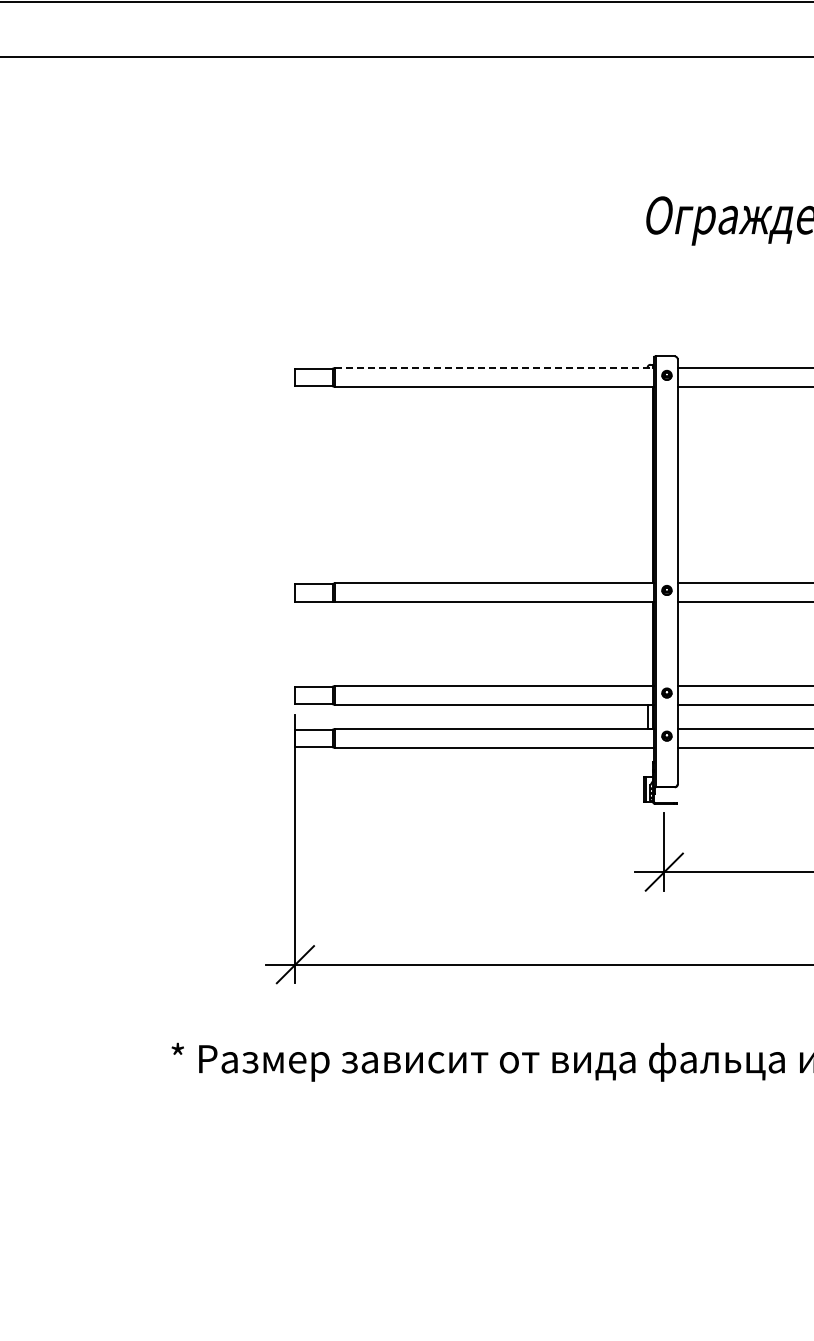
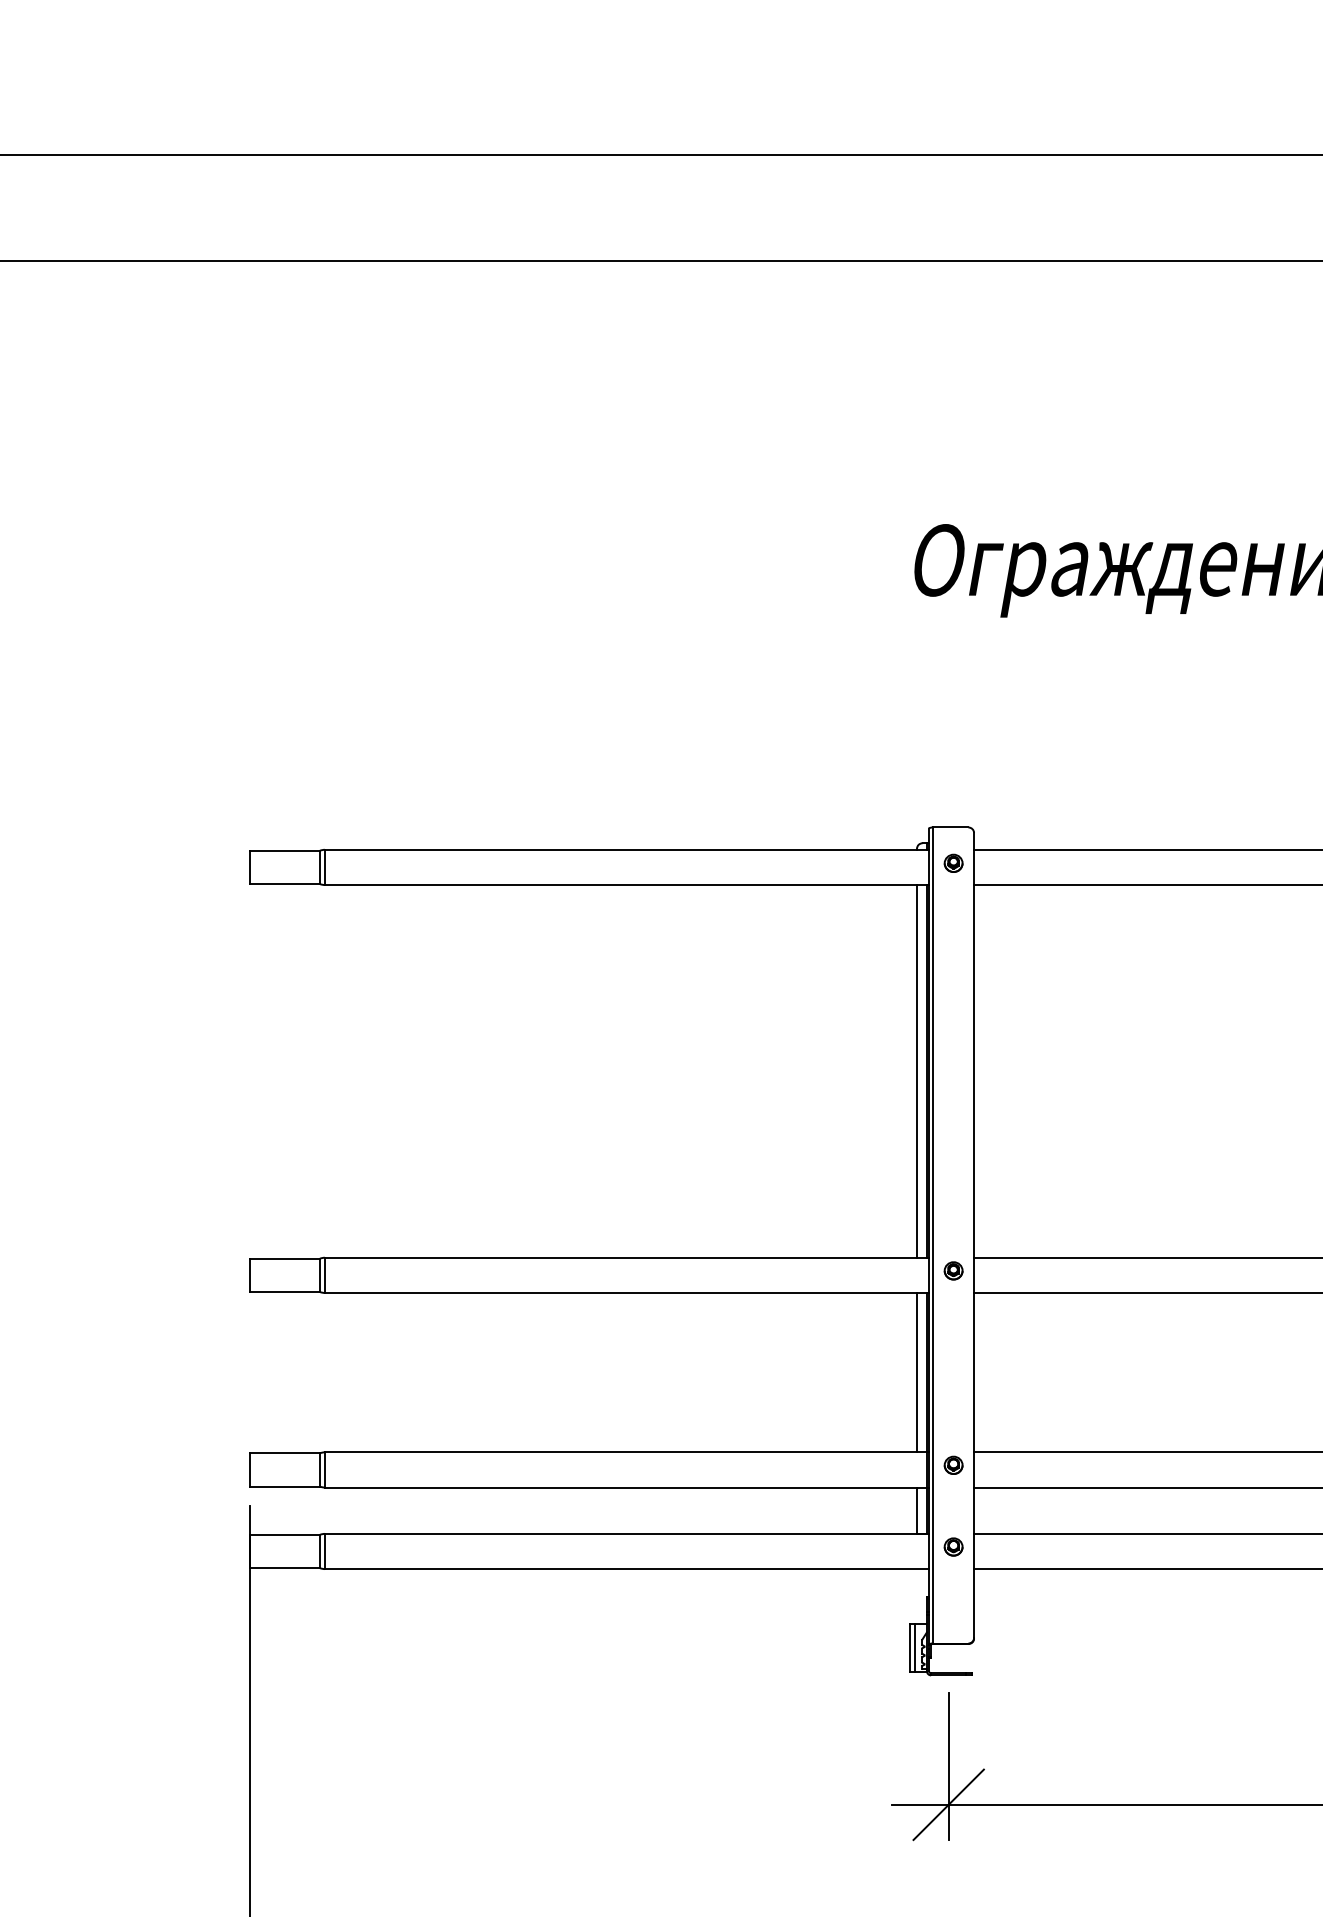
line: (495, 368) -> (628, 850), dashed -> solid
line: (647, 484) -> (916, 1070), added
line: (647, 644) -> (916, 1373), added

